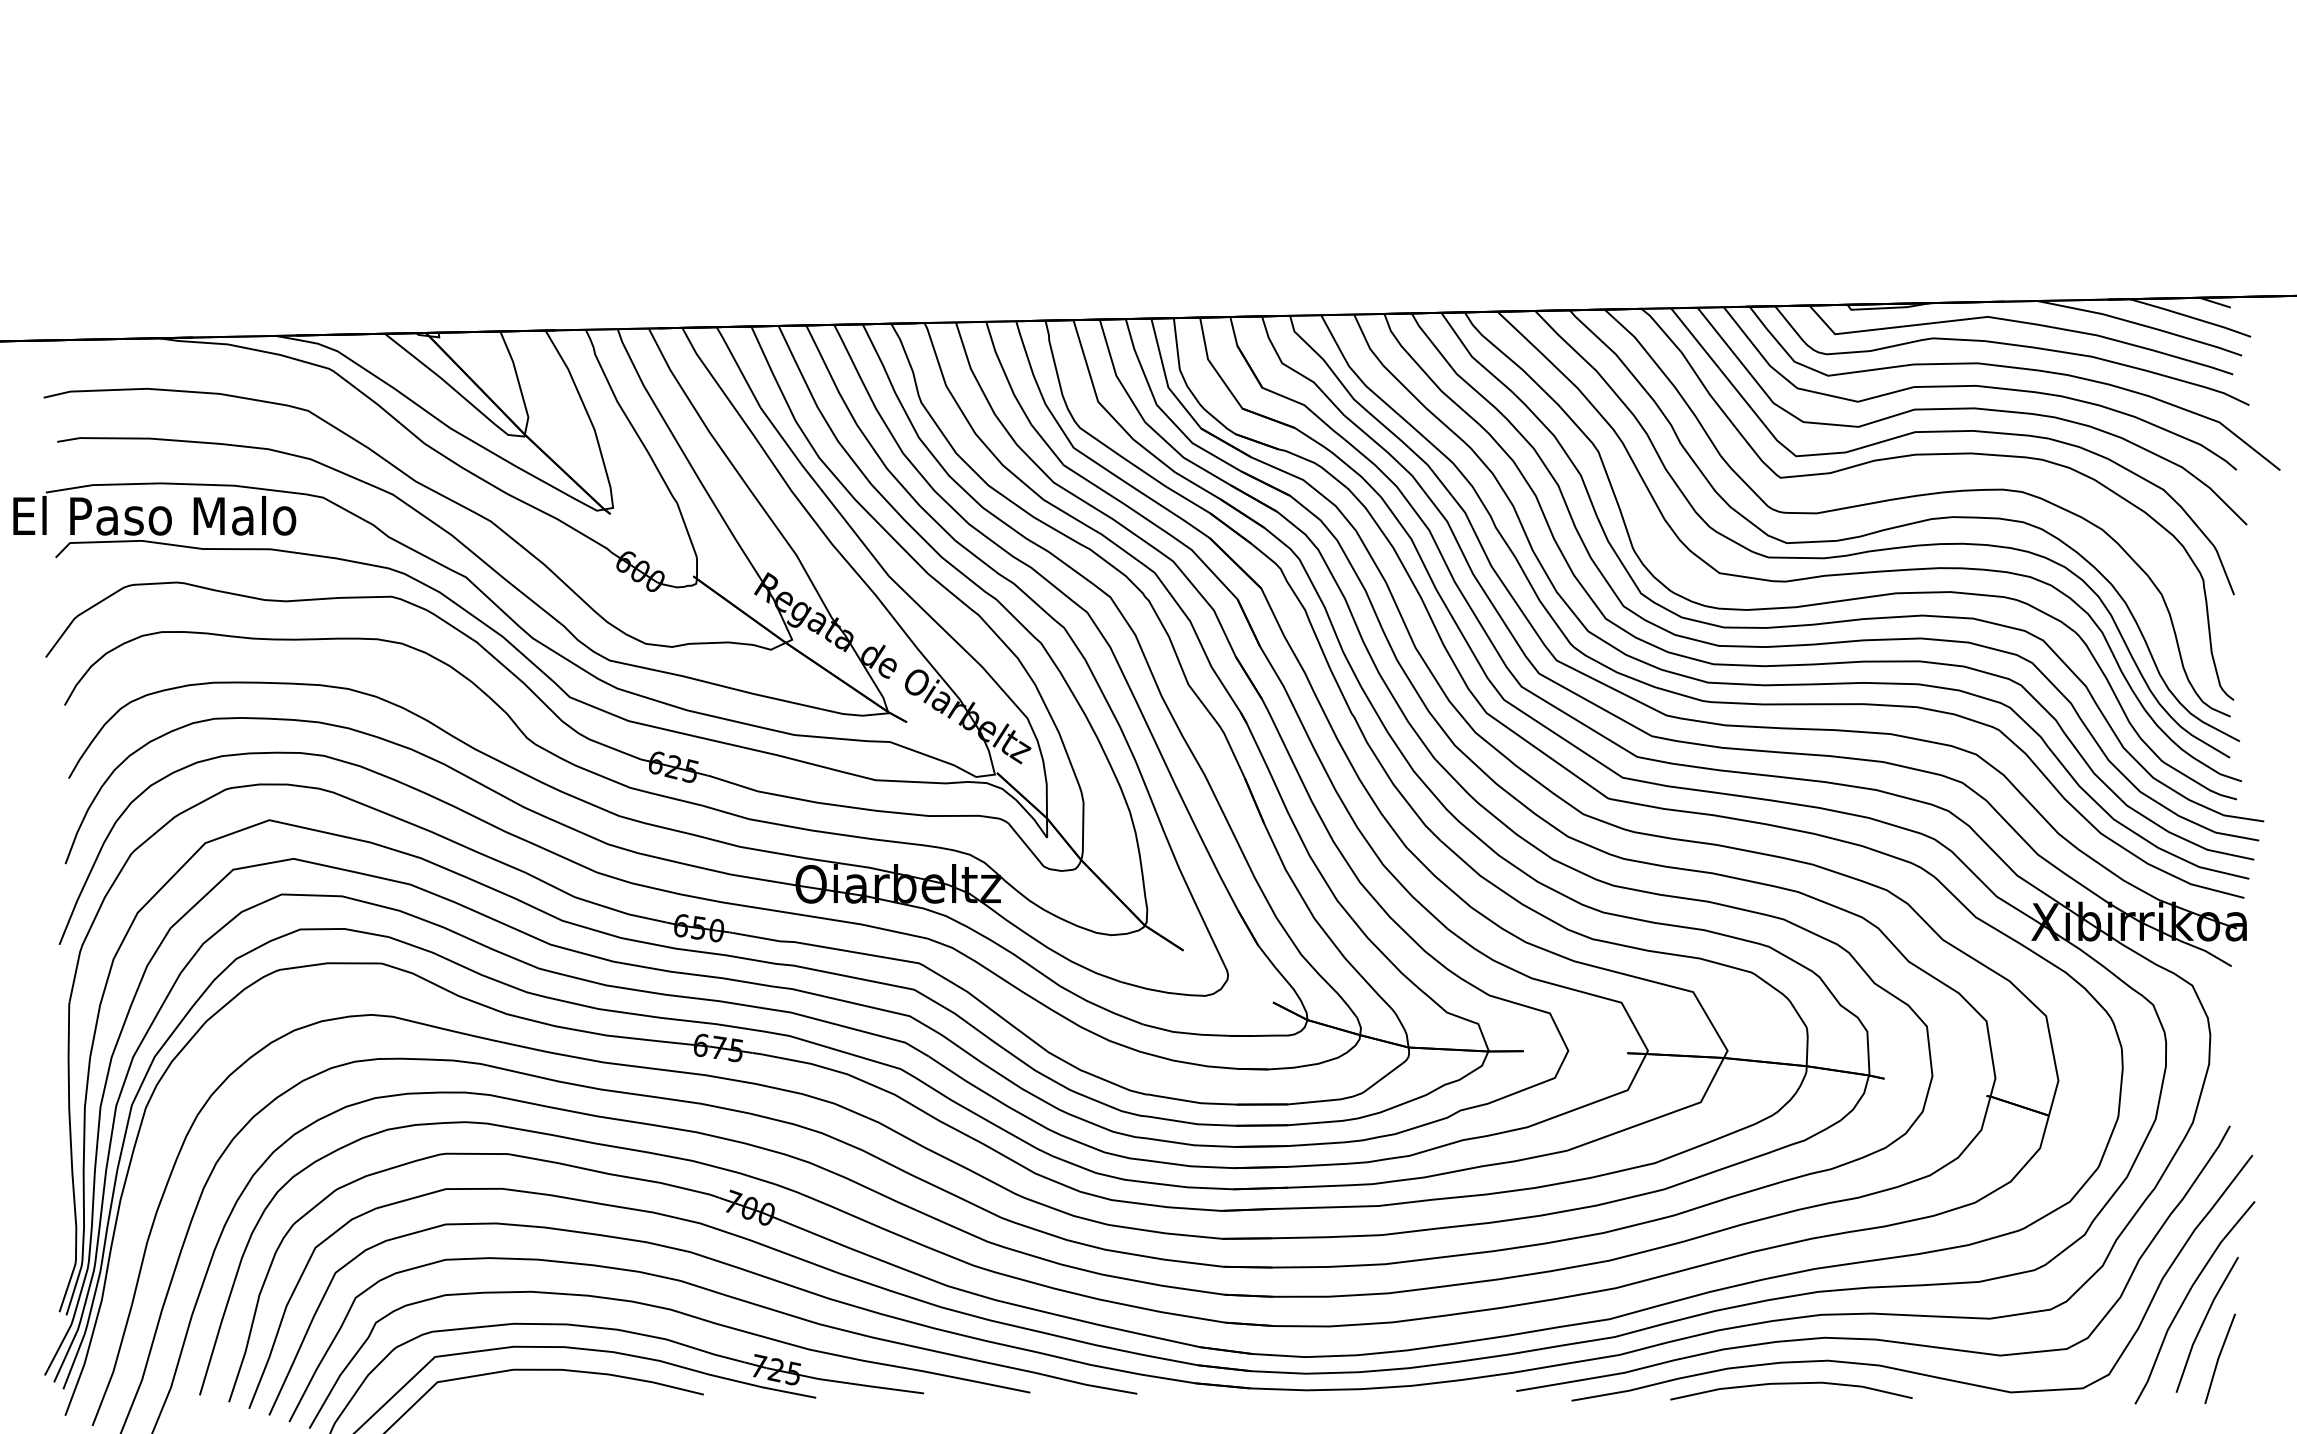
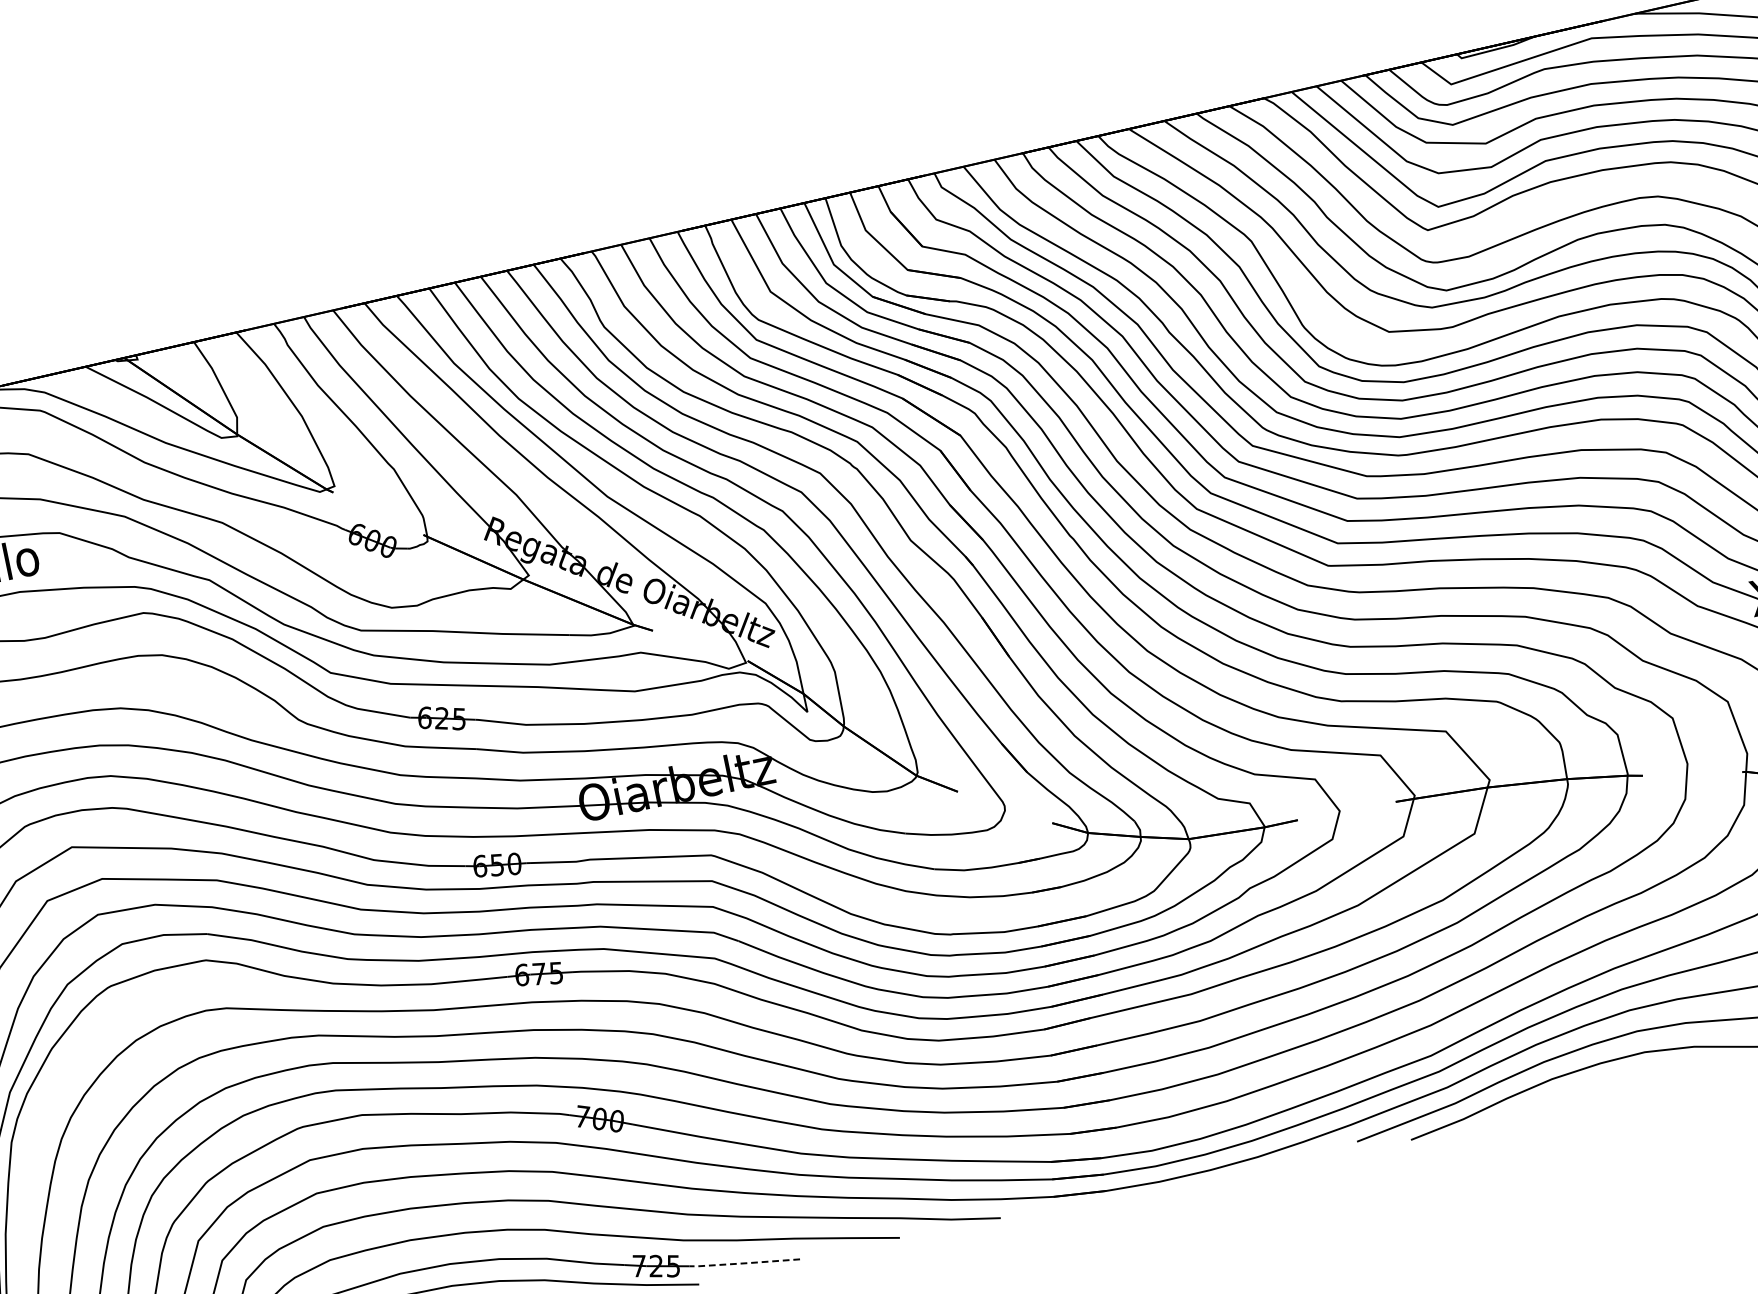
curve: (1791, 1384) -> (1614, 1081), removed
line: (865, 1385) -> (743, 1263), solid -> dashed

